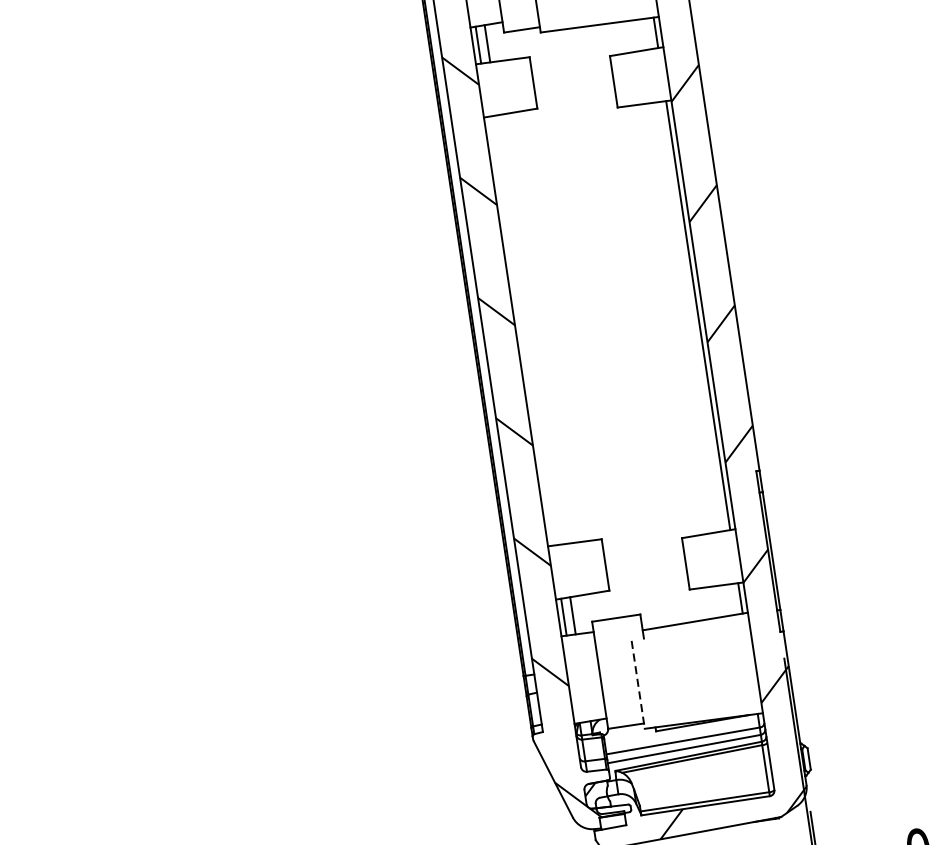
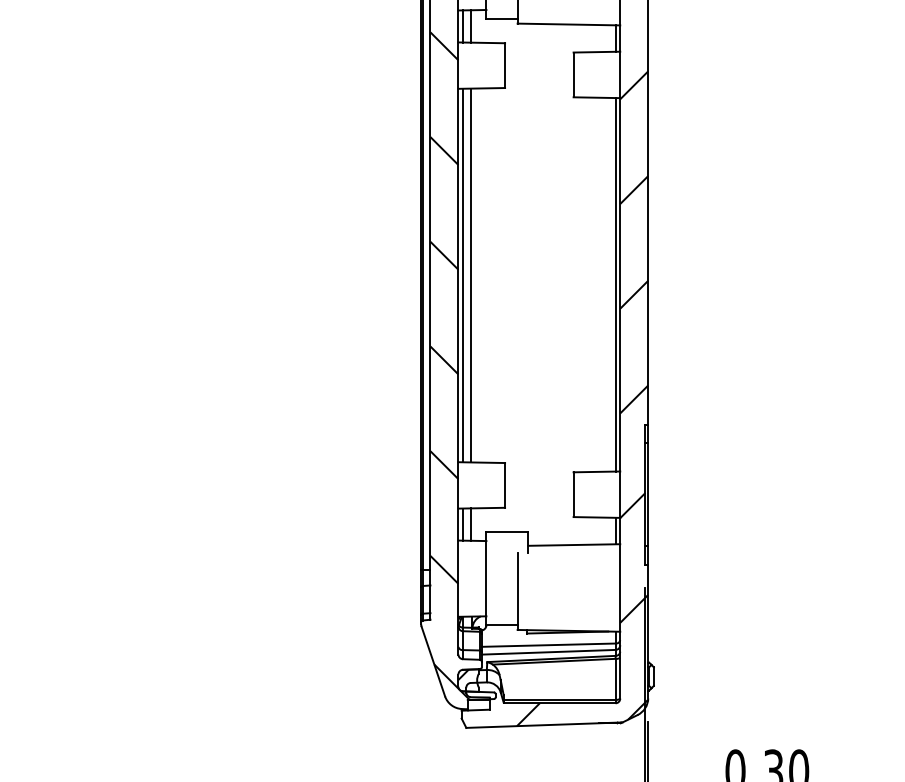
line: (529, 329) -> (470, 275), added
line: (520, 331) -> (462, 275), added
line: (638, 685) -> (517, 592), dashed -> solid

